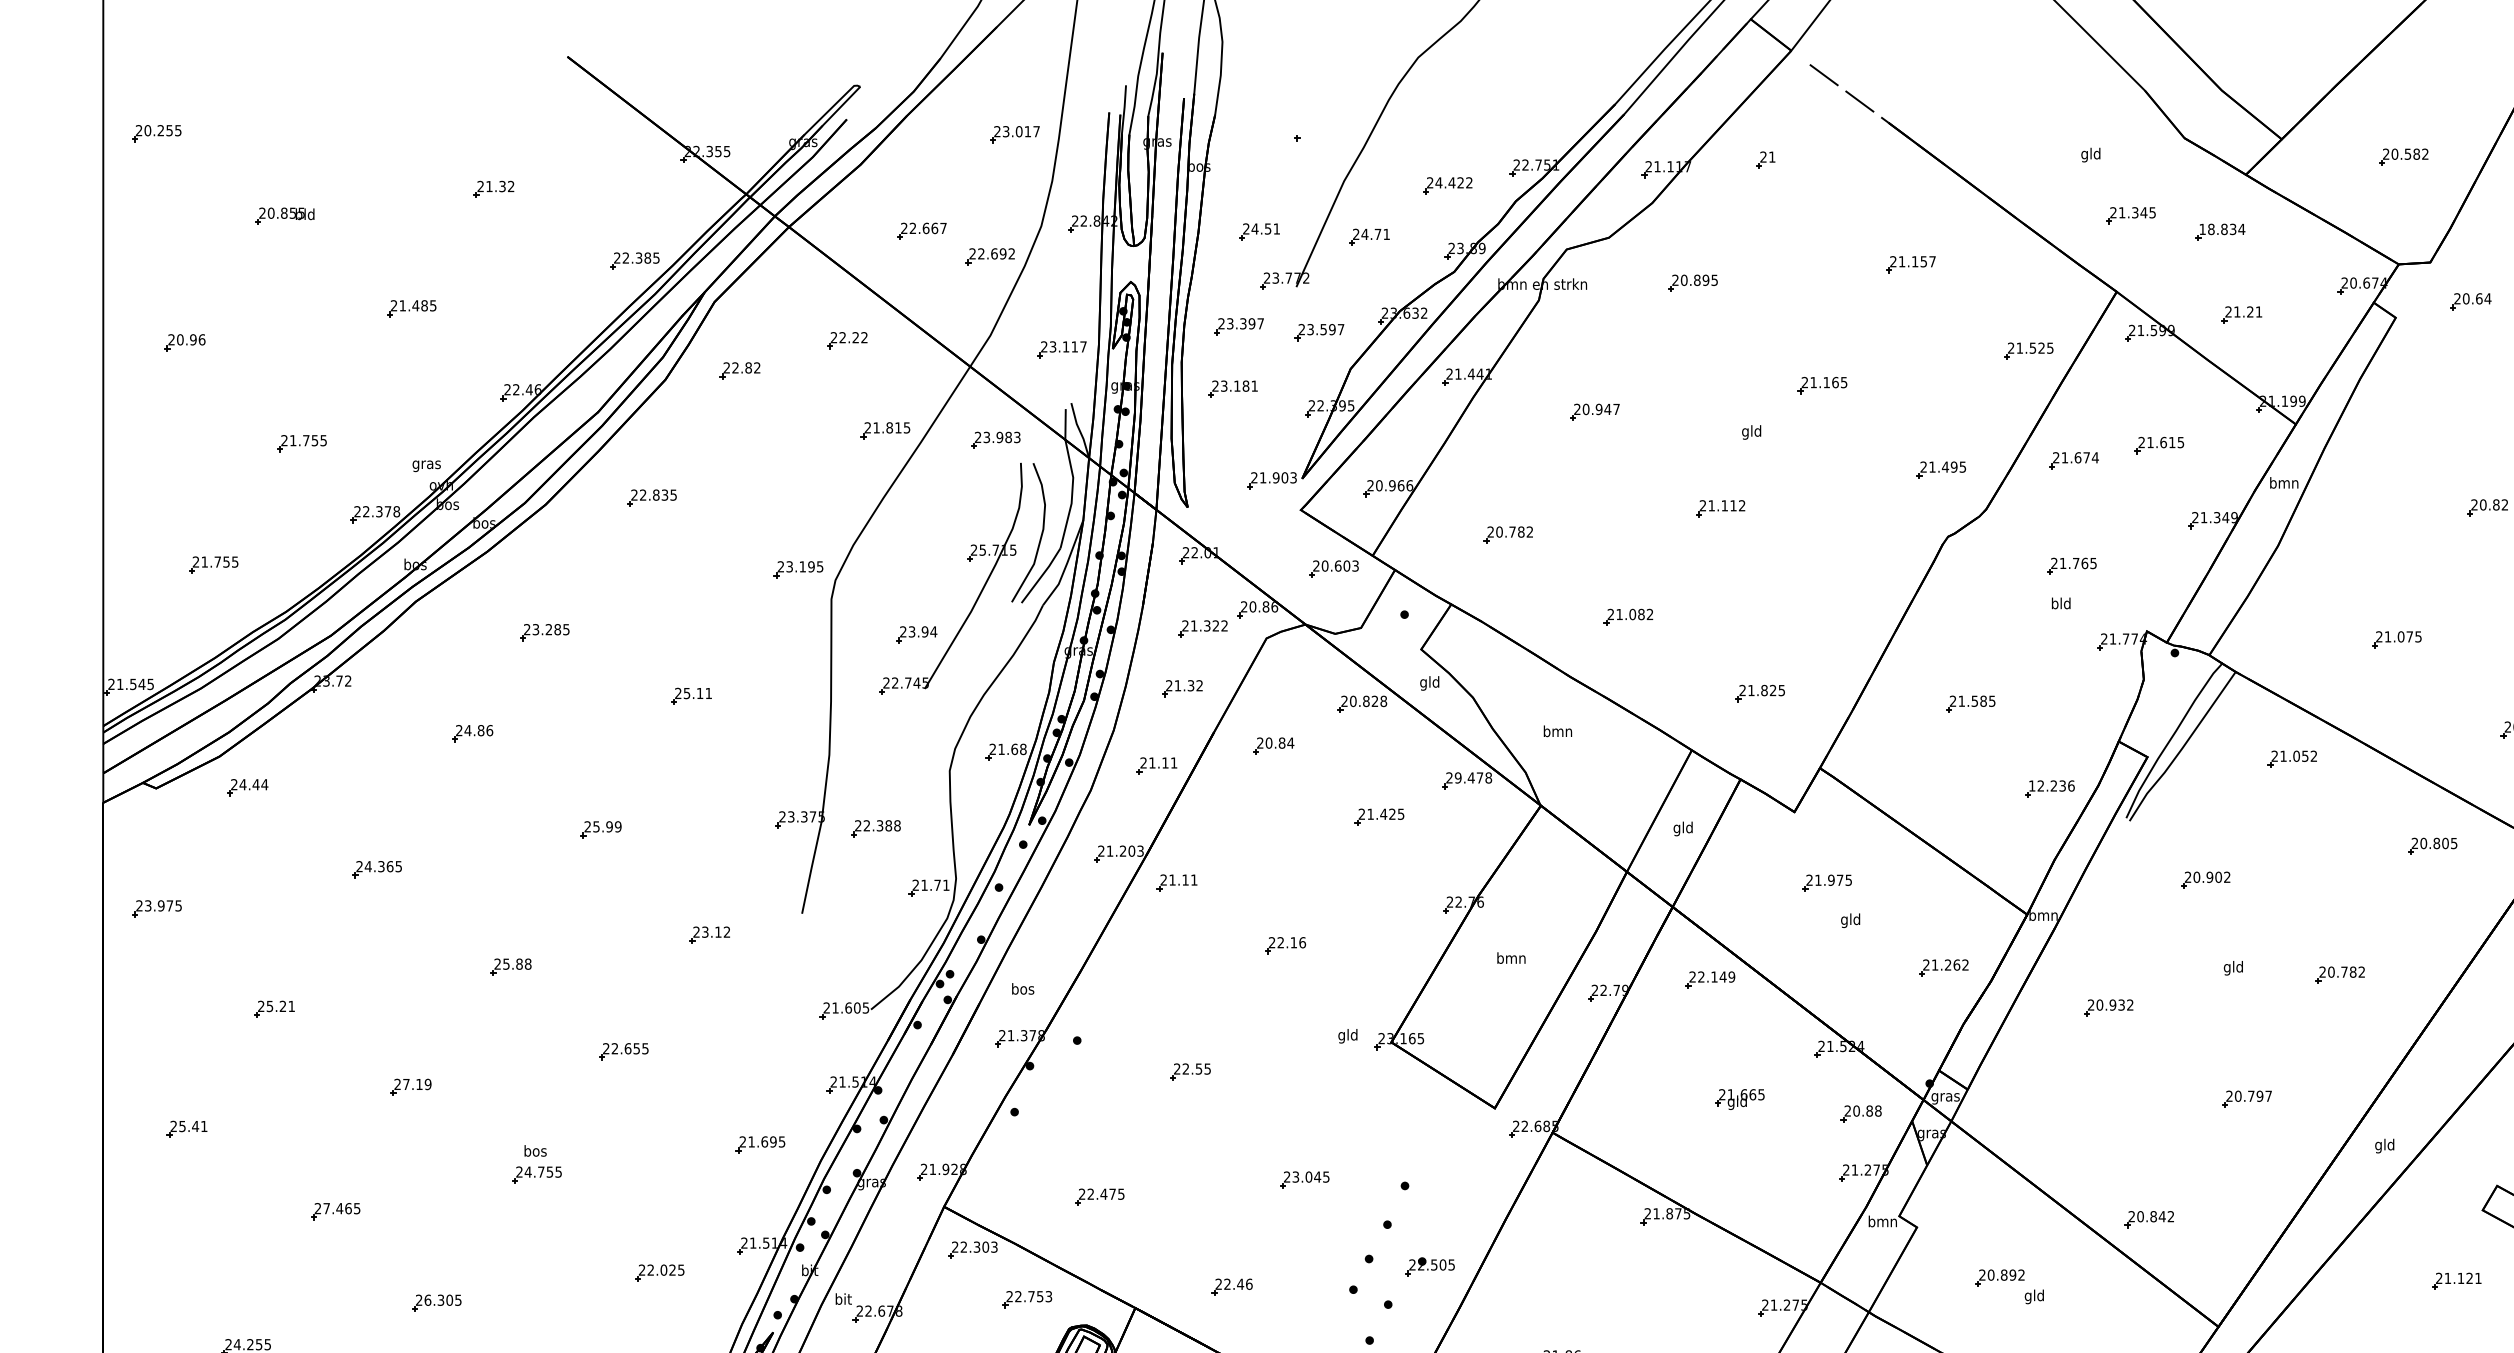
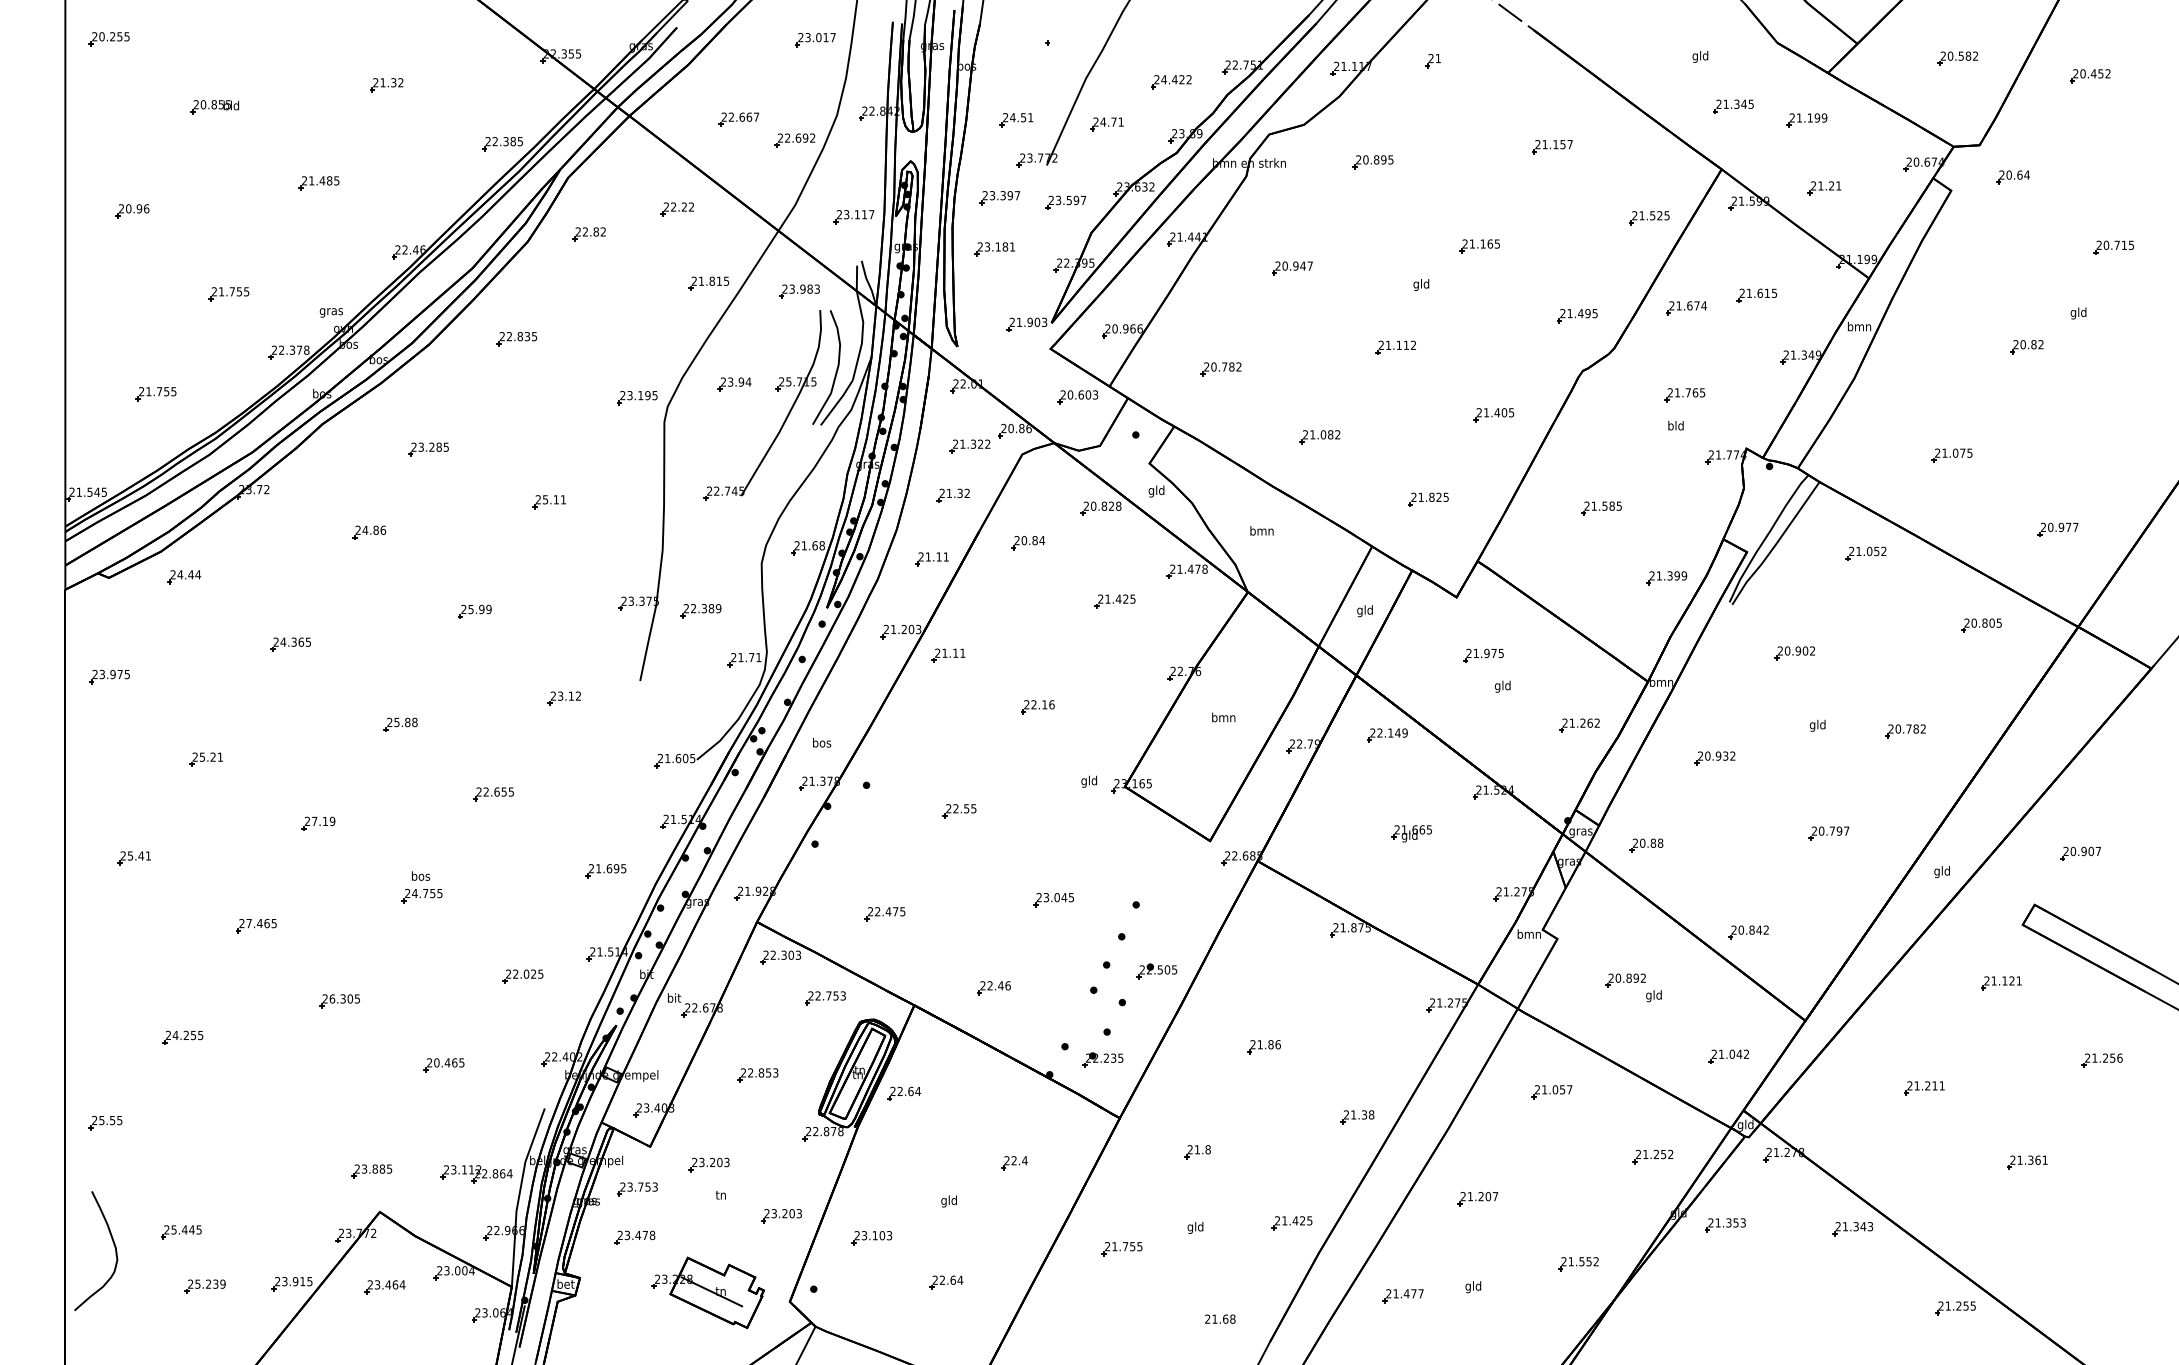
text: (2222, 228) -> (1808, 117), 18.834 -> 21.199
part: (1839, 591) -> (1493, 415), added
part: (916, 634) -> (734, 384), moved
text: (1457, 777) -> (1179, 568), 29.478 -> 21.478
text: (2052, 785) -> (1668, 575), 12.236 -> 21.399
text: (897, 825) -> (718, 608), 22.388 -> 22.389
part: (1861, 1113) -> (1646, 845), moved

